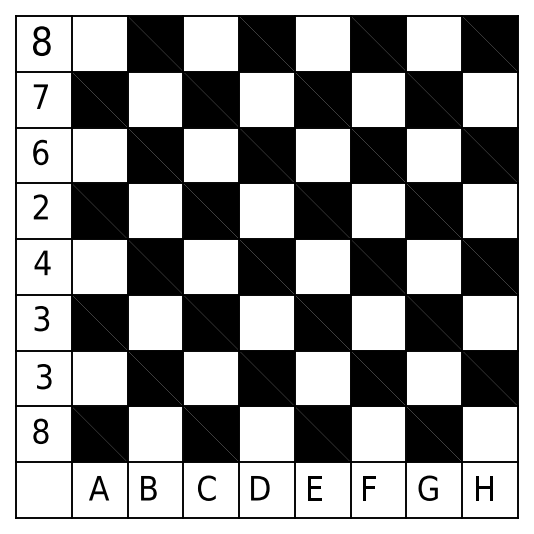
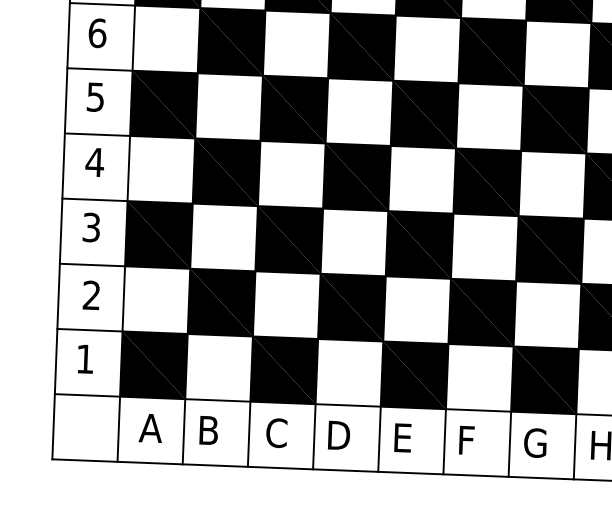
text: (40, 206) -> (94, 96), 2 -> 5
text: (44, 376) -> (92, 295), 3 -> 2
text: (40, 430) -> (84, 358), 8 -> 1

